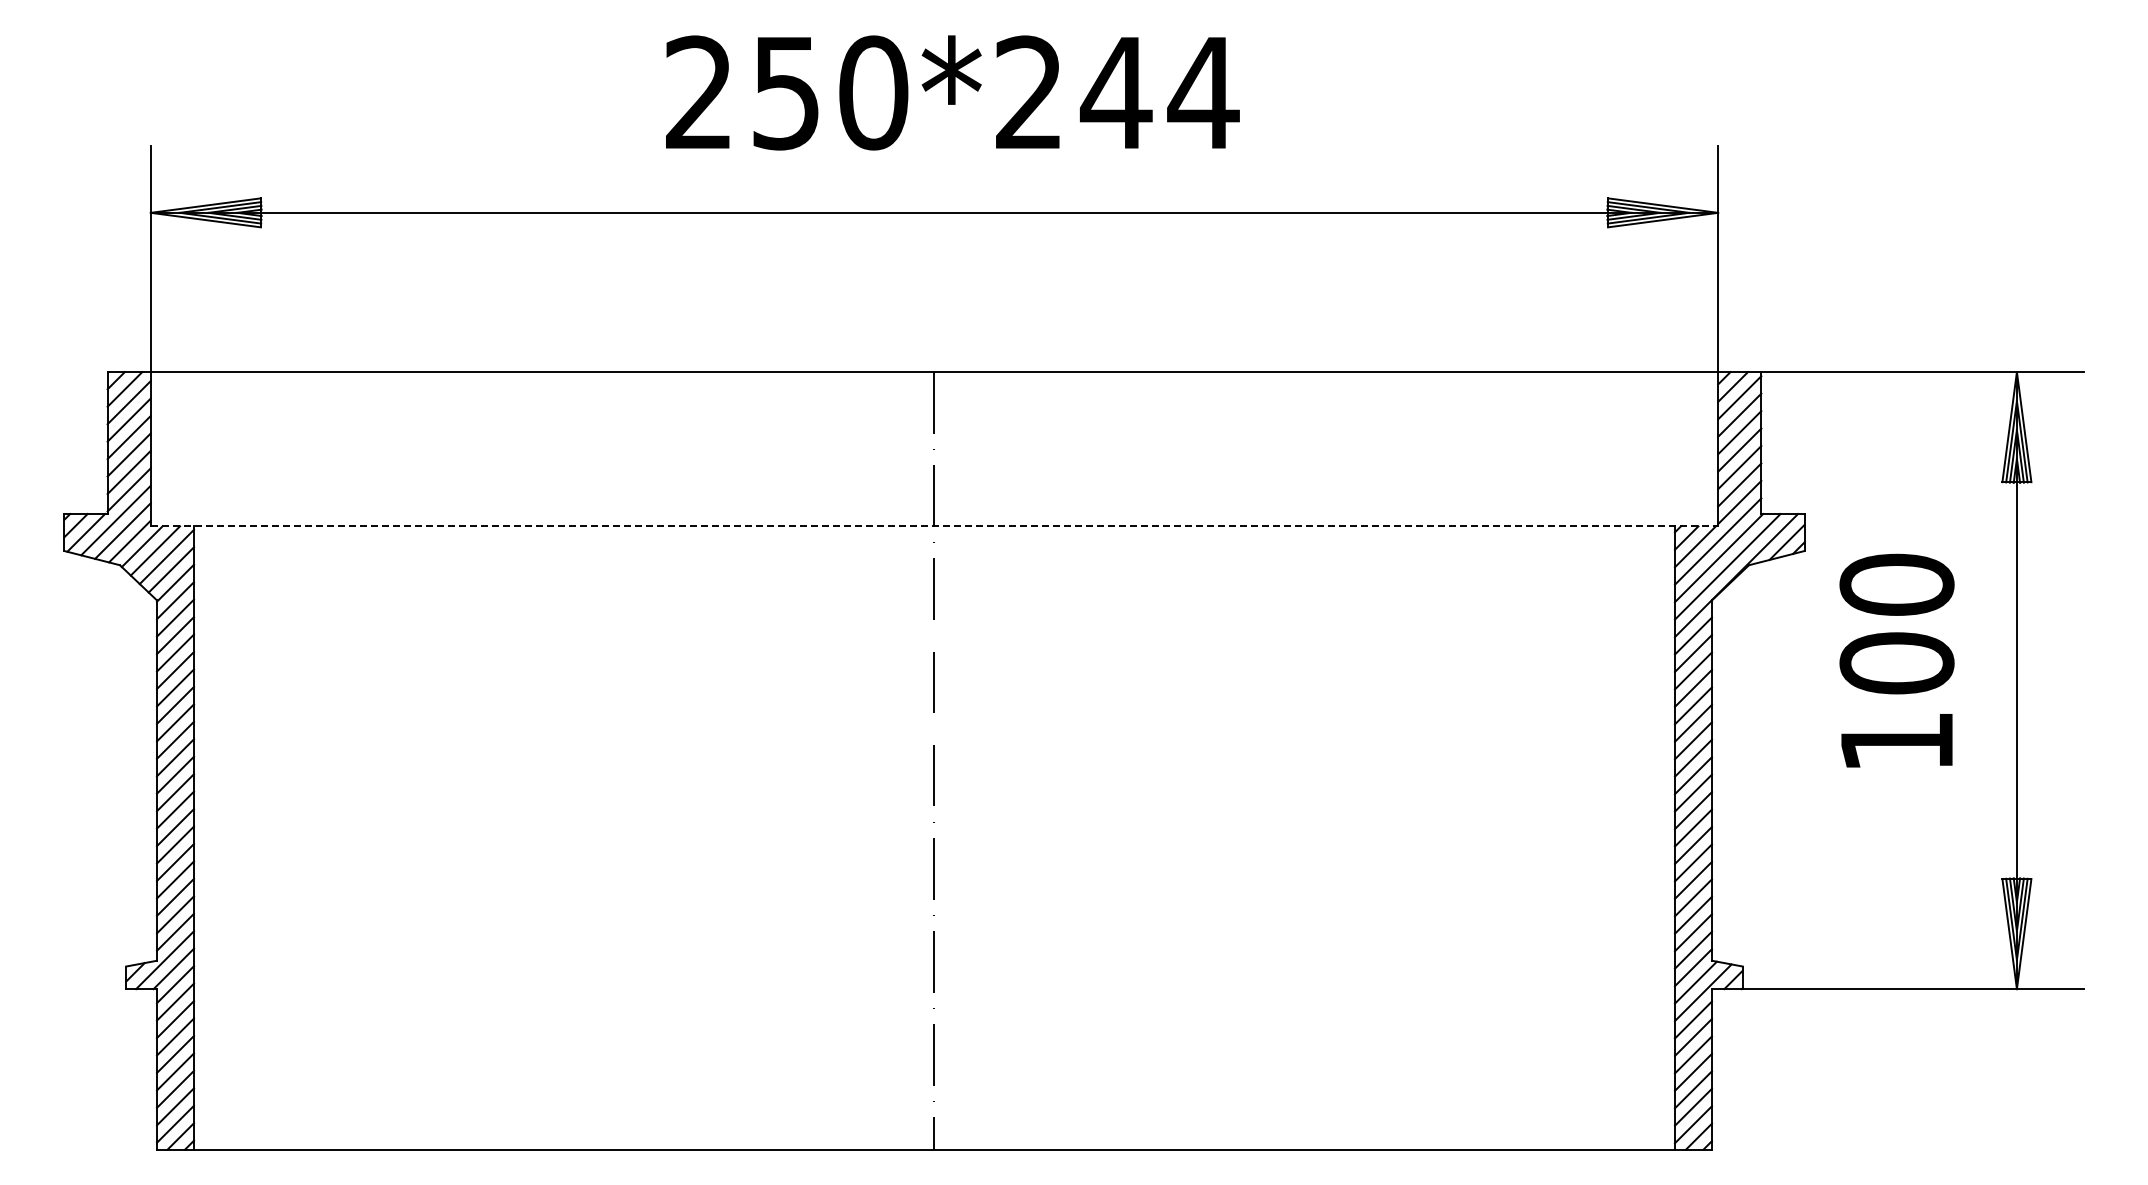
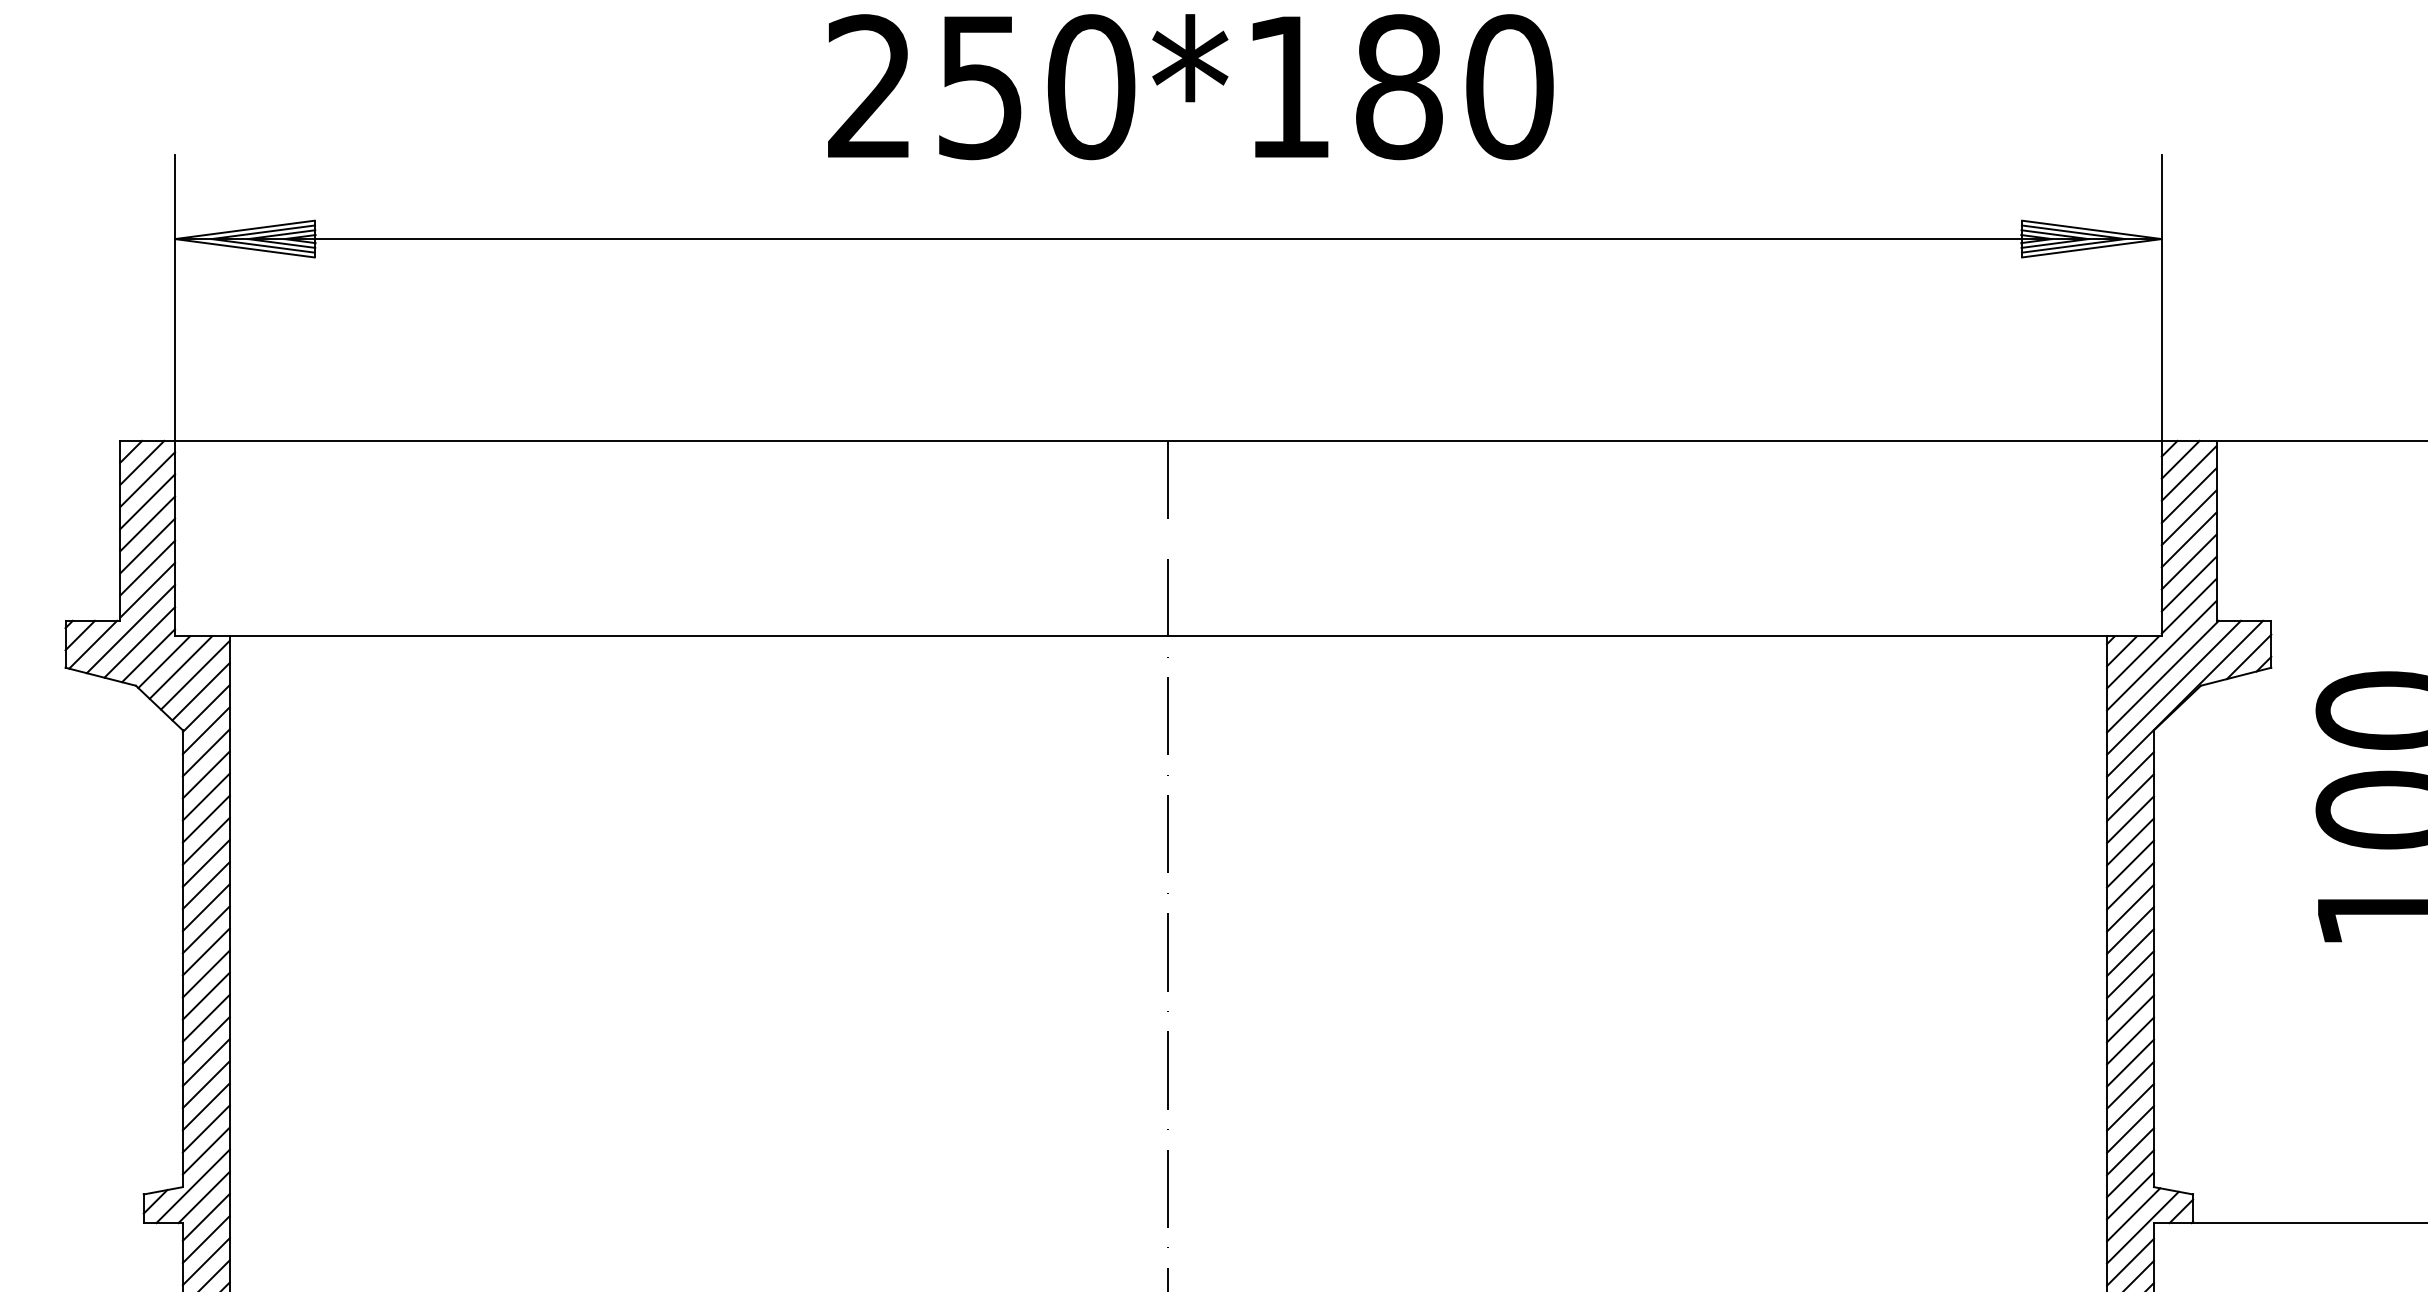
text: (1117, 92) -> (1400, 86), 250*244 -> 250*180
line: (934, 526) -> (1168, 636), dashed -> solid

